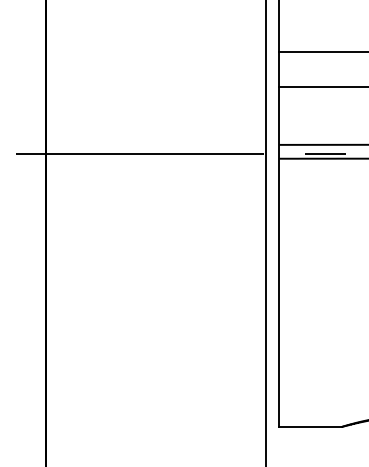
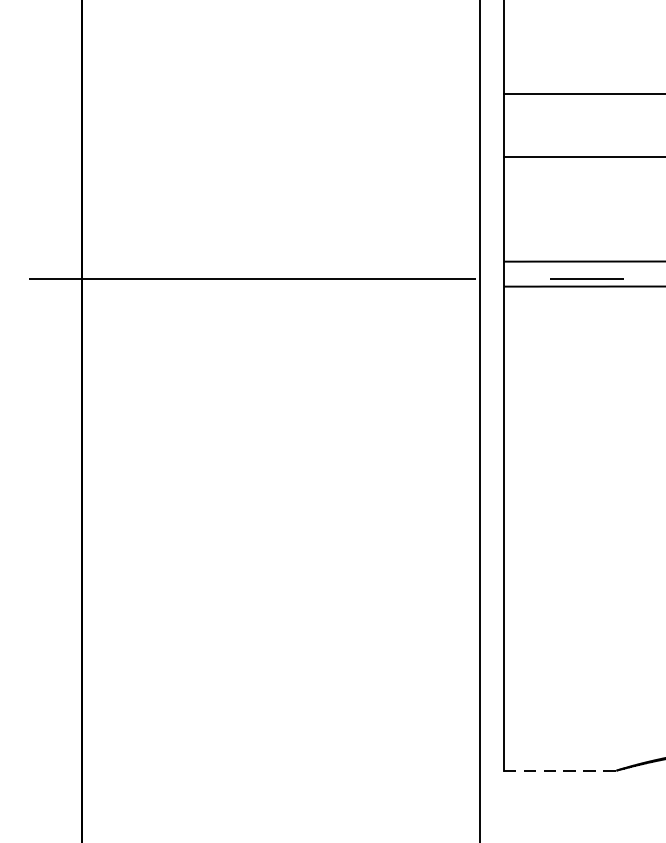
line: (310, 427) -> (560, 771), solid -> dashed

